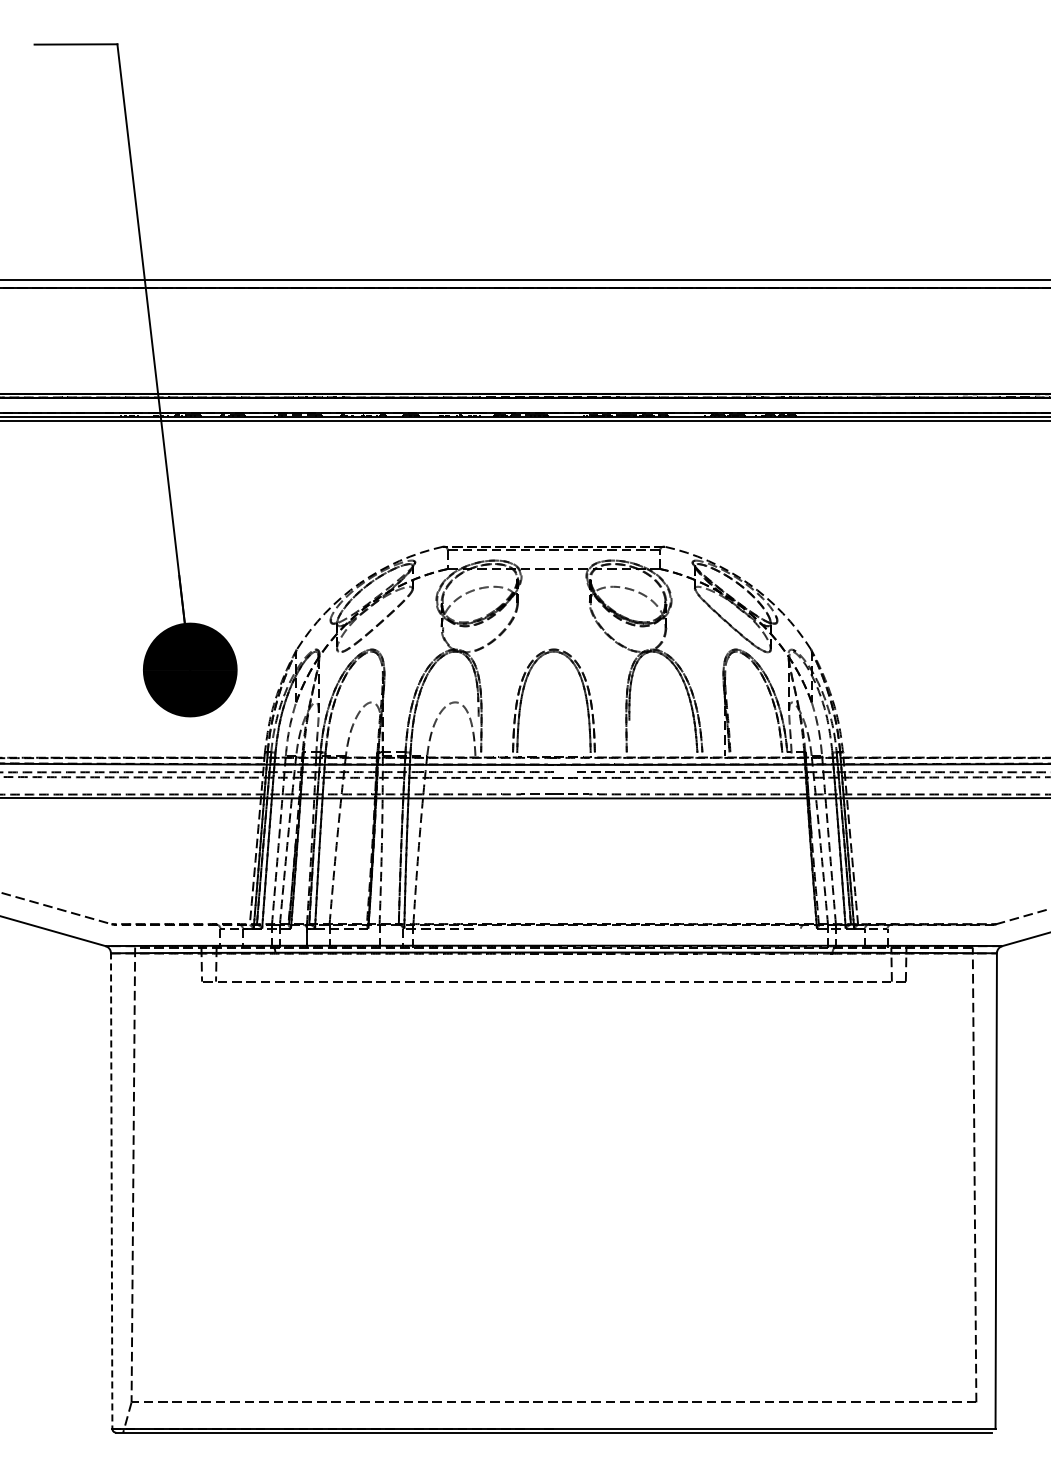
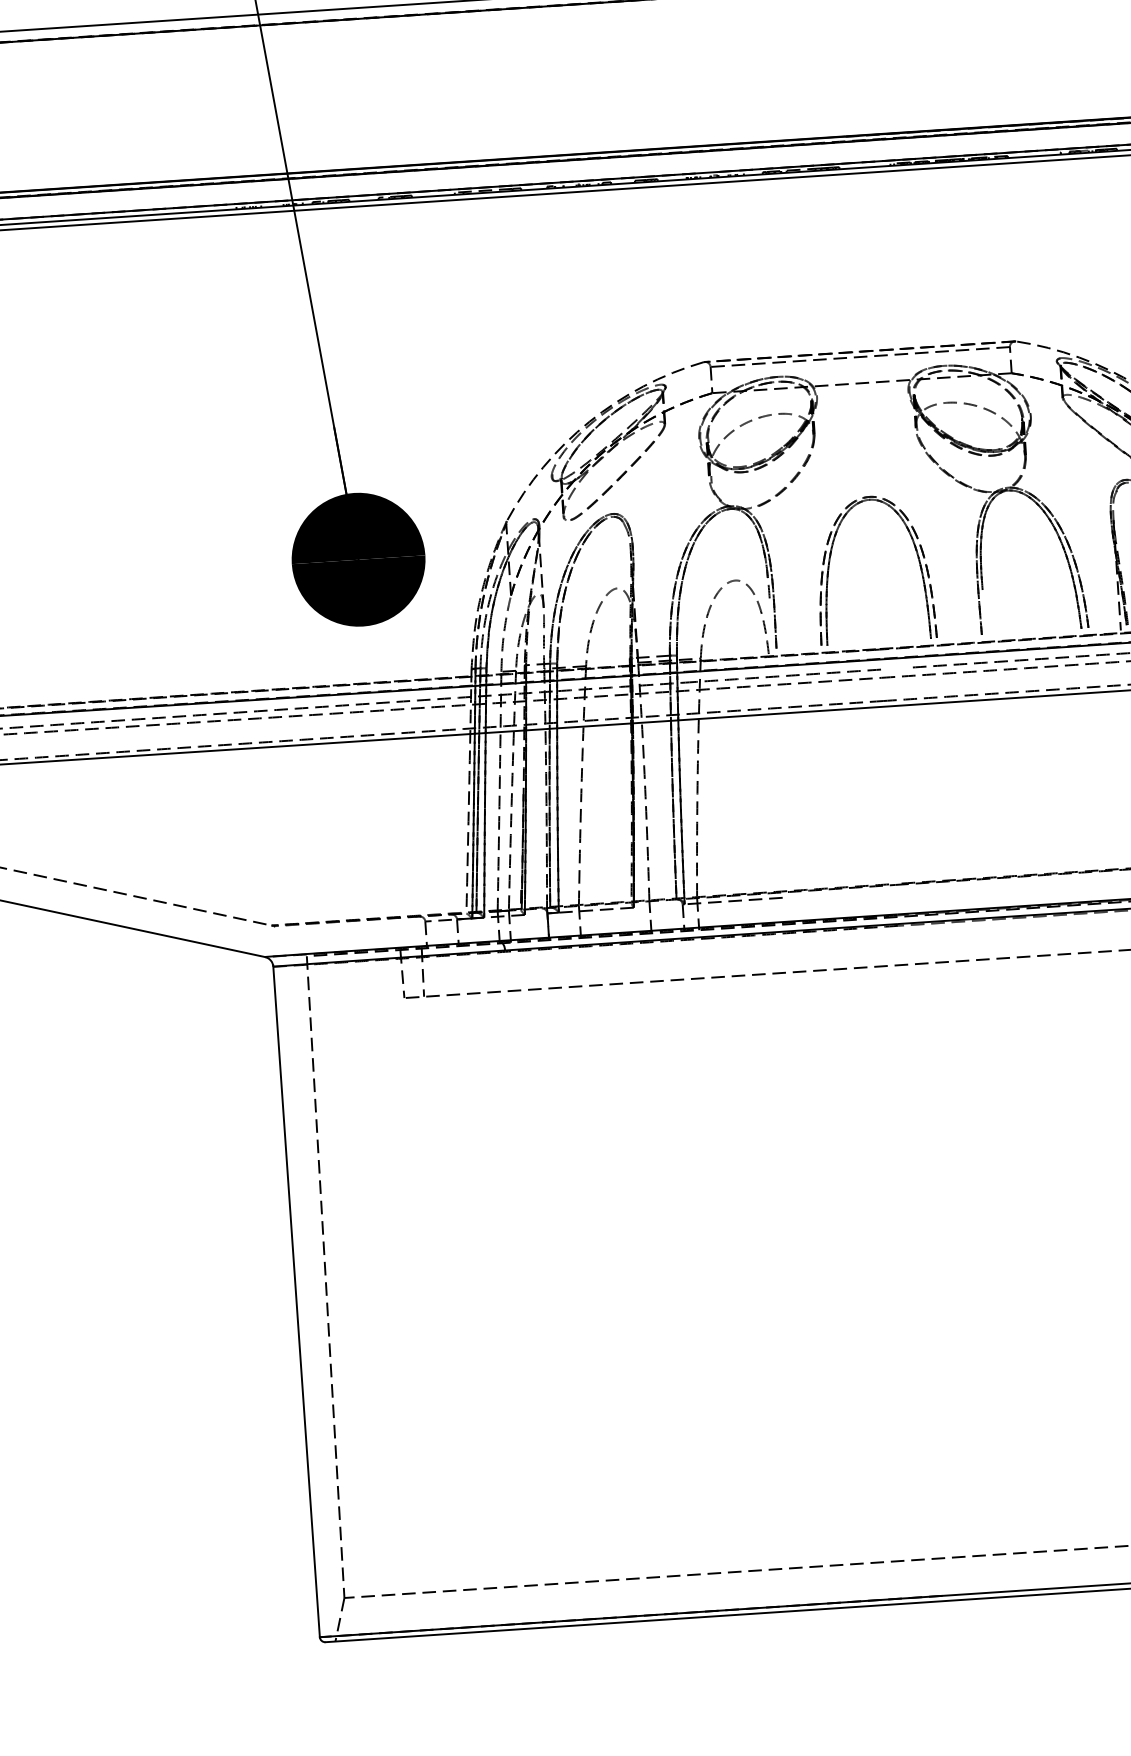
line: (111, 1191) -> (296, 1302), dashed -> solid

